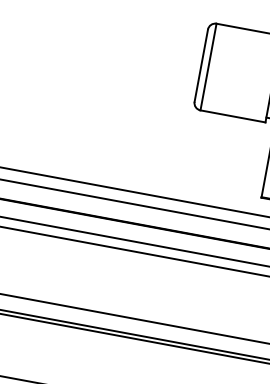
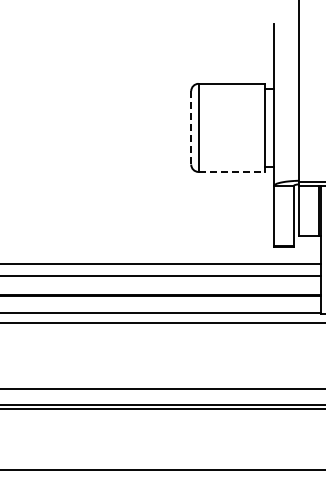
line: (201, 65) -> (191, 127), solid -> dashed
line: (233, 116) -> (232, 171), solid -> dashed

